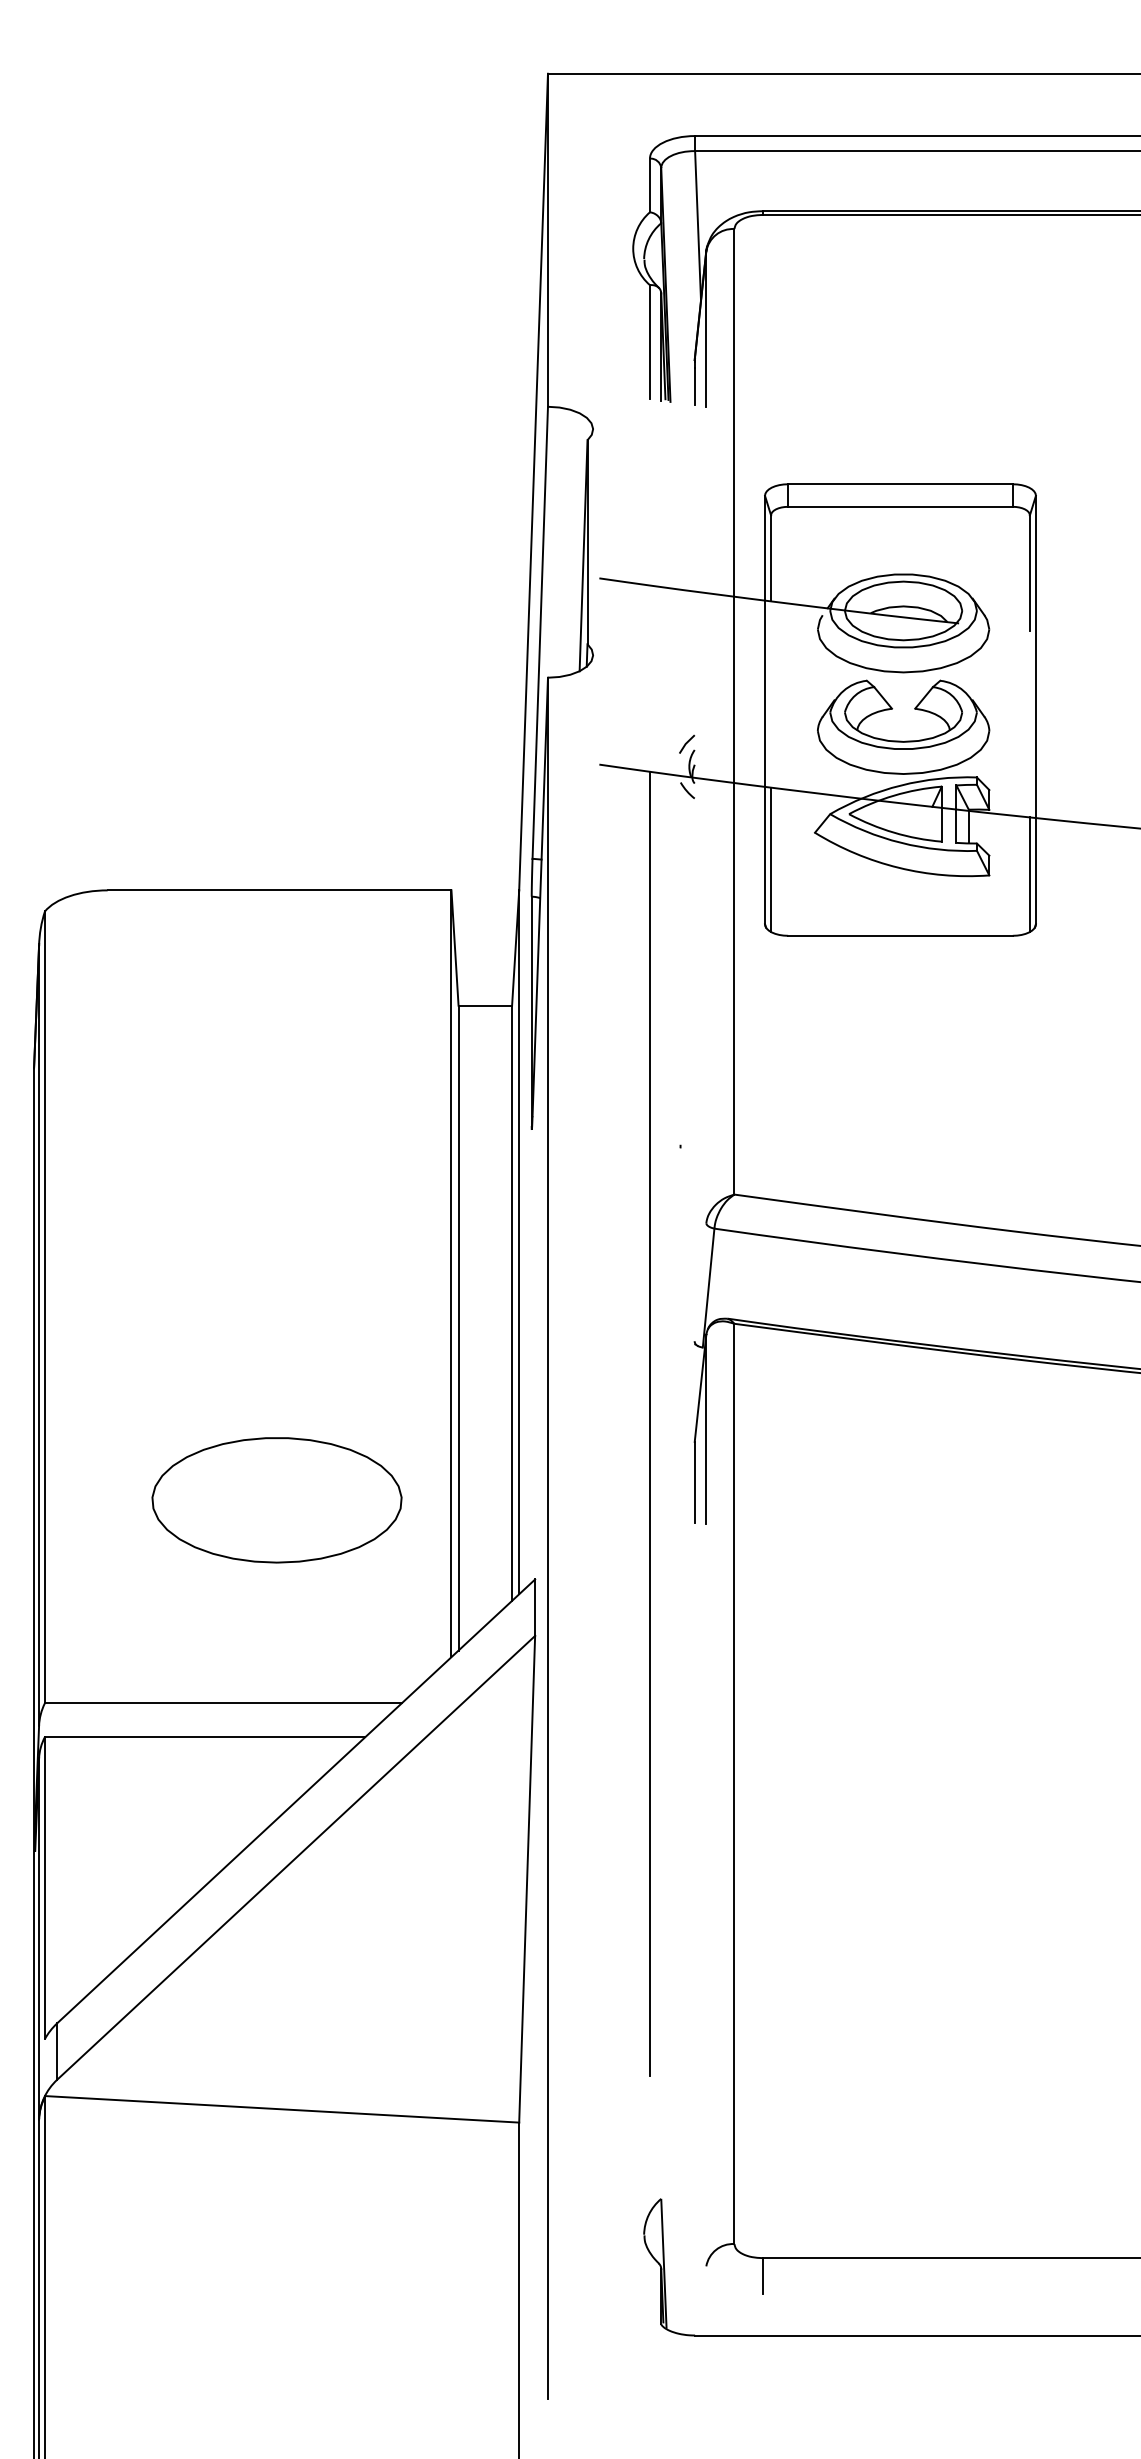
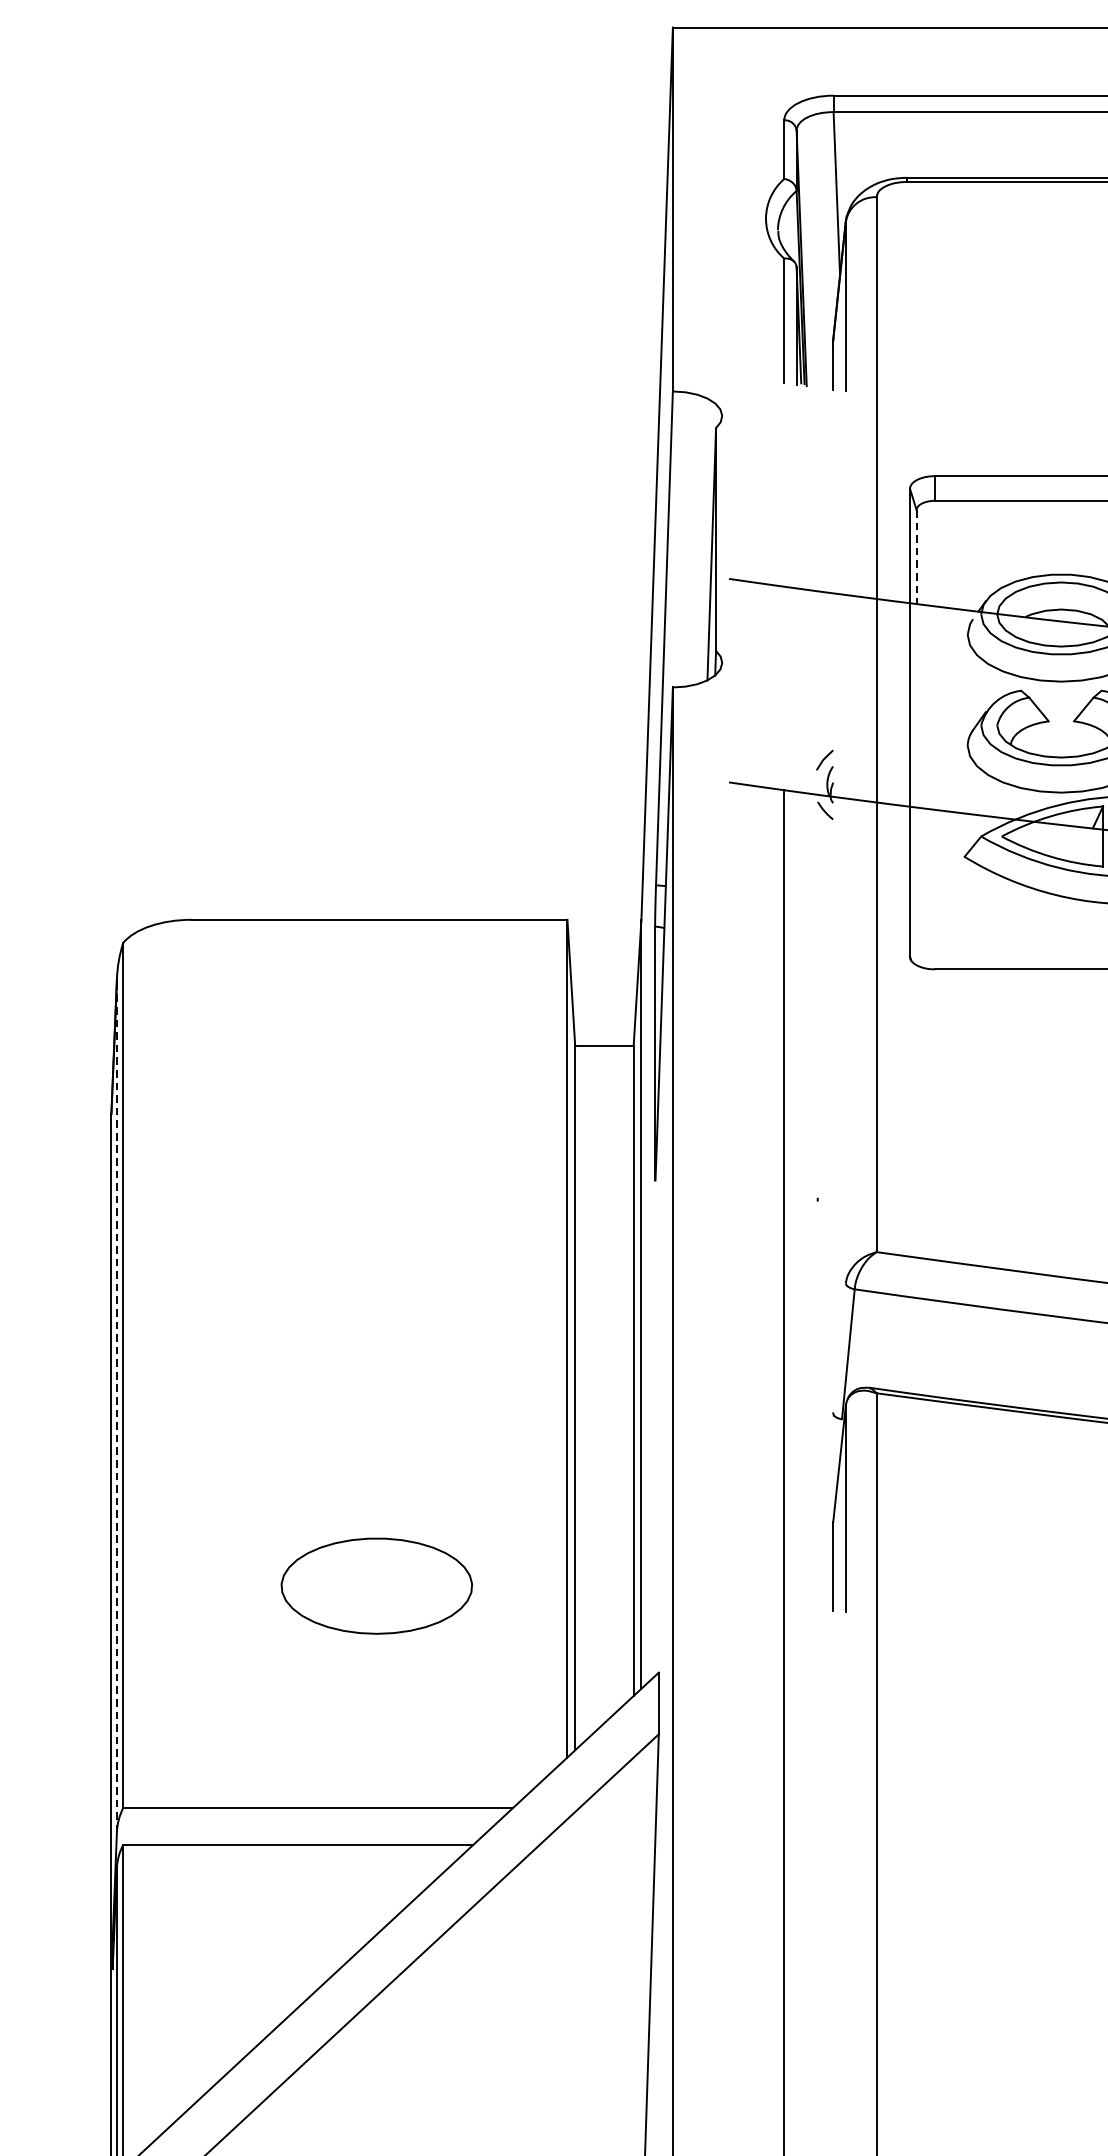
line: (771, 558) -> (917, 557), solid -> dashed
line: (771, 859) -> (917, 886), removed
line: (39, 1335) -> (117, 1406), solid -> dashed
part: (276, 1500) -> (376, 1586), size x0.7

